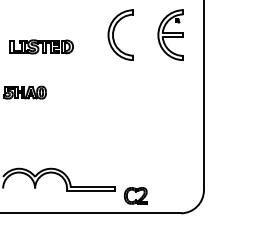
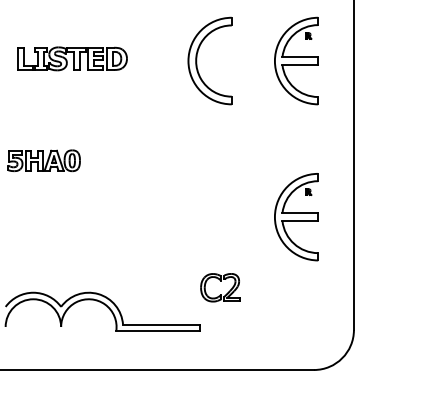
part: (41, 46) -> (72, 58), moved
part: (170, 124) -> (295, 215), added
part: (135, 195) -> (219, 287), moved

